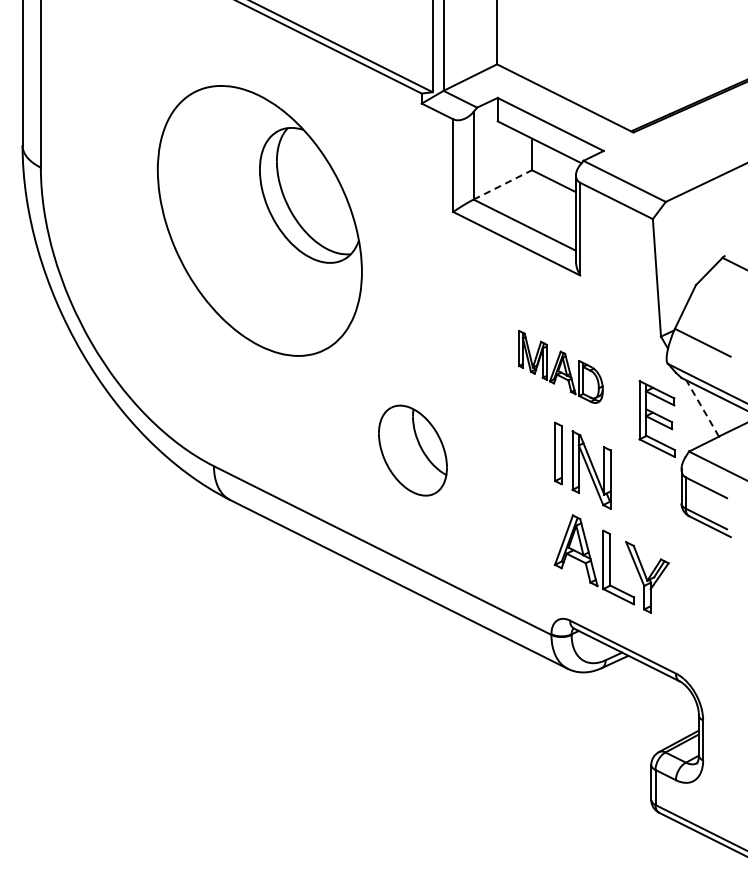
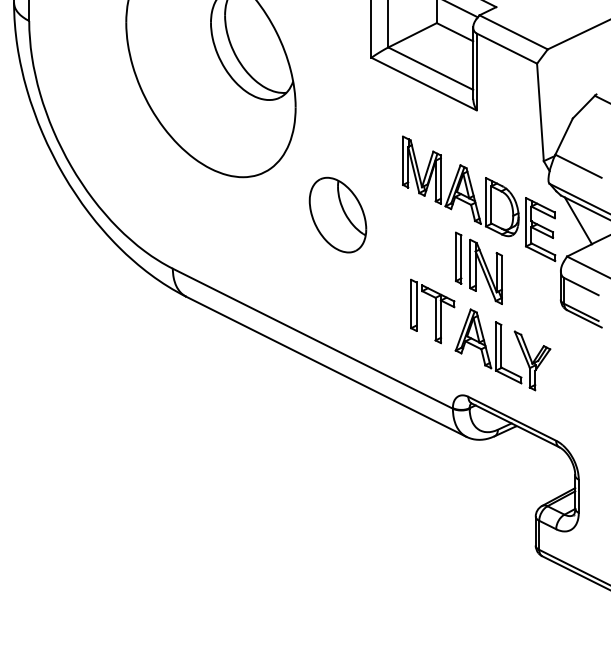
line: (502, 184) -> (412, 34), dashed -> solid
part: (560, 366) -> (460, 185), size x1.67
line: (702, 408) -> (578, 220), dashed -> solid
part: (412, 450) -> (337, 215), moved
part: (527, 517) -> (433, 311), added

